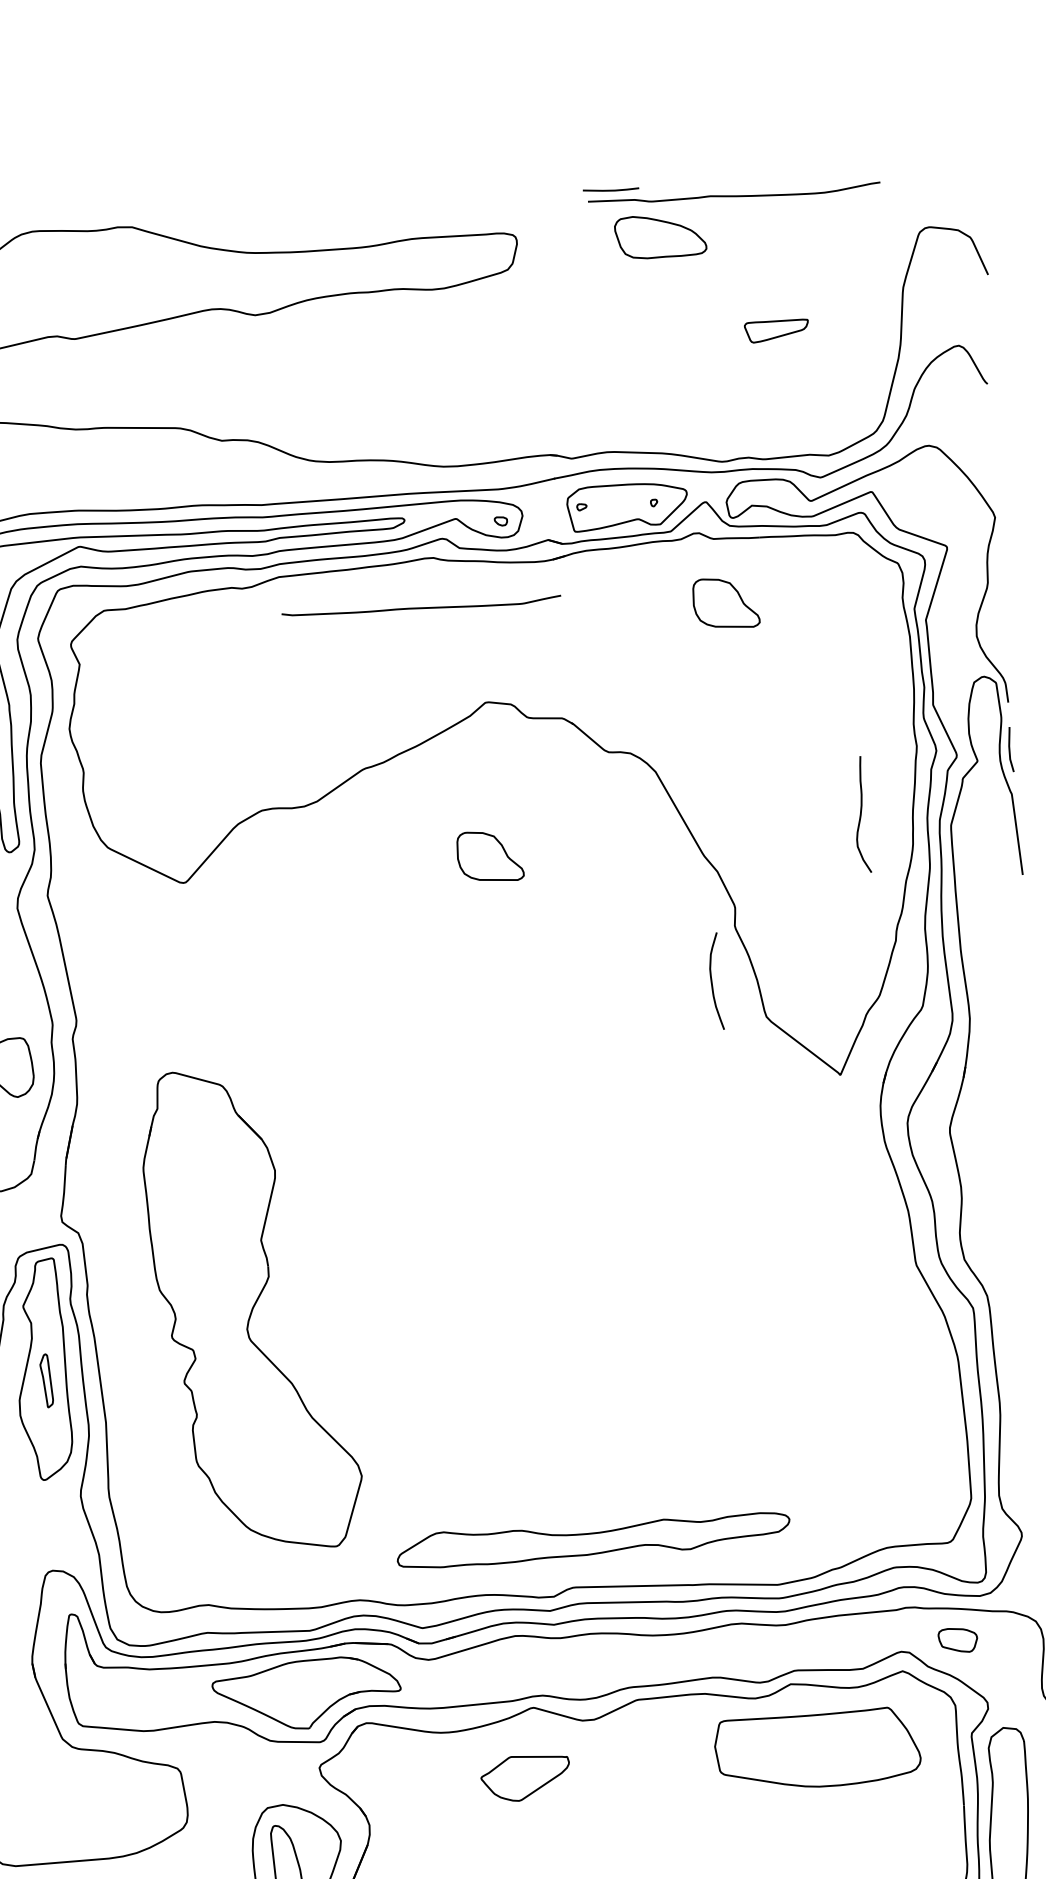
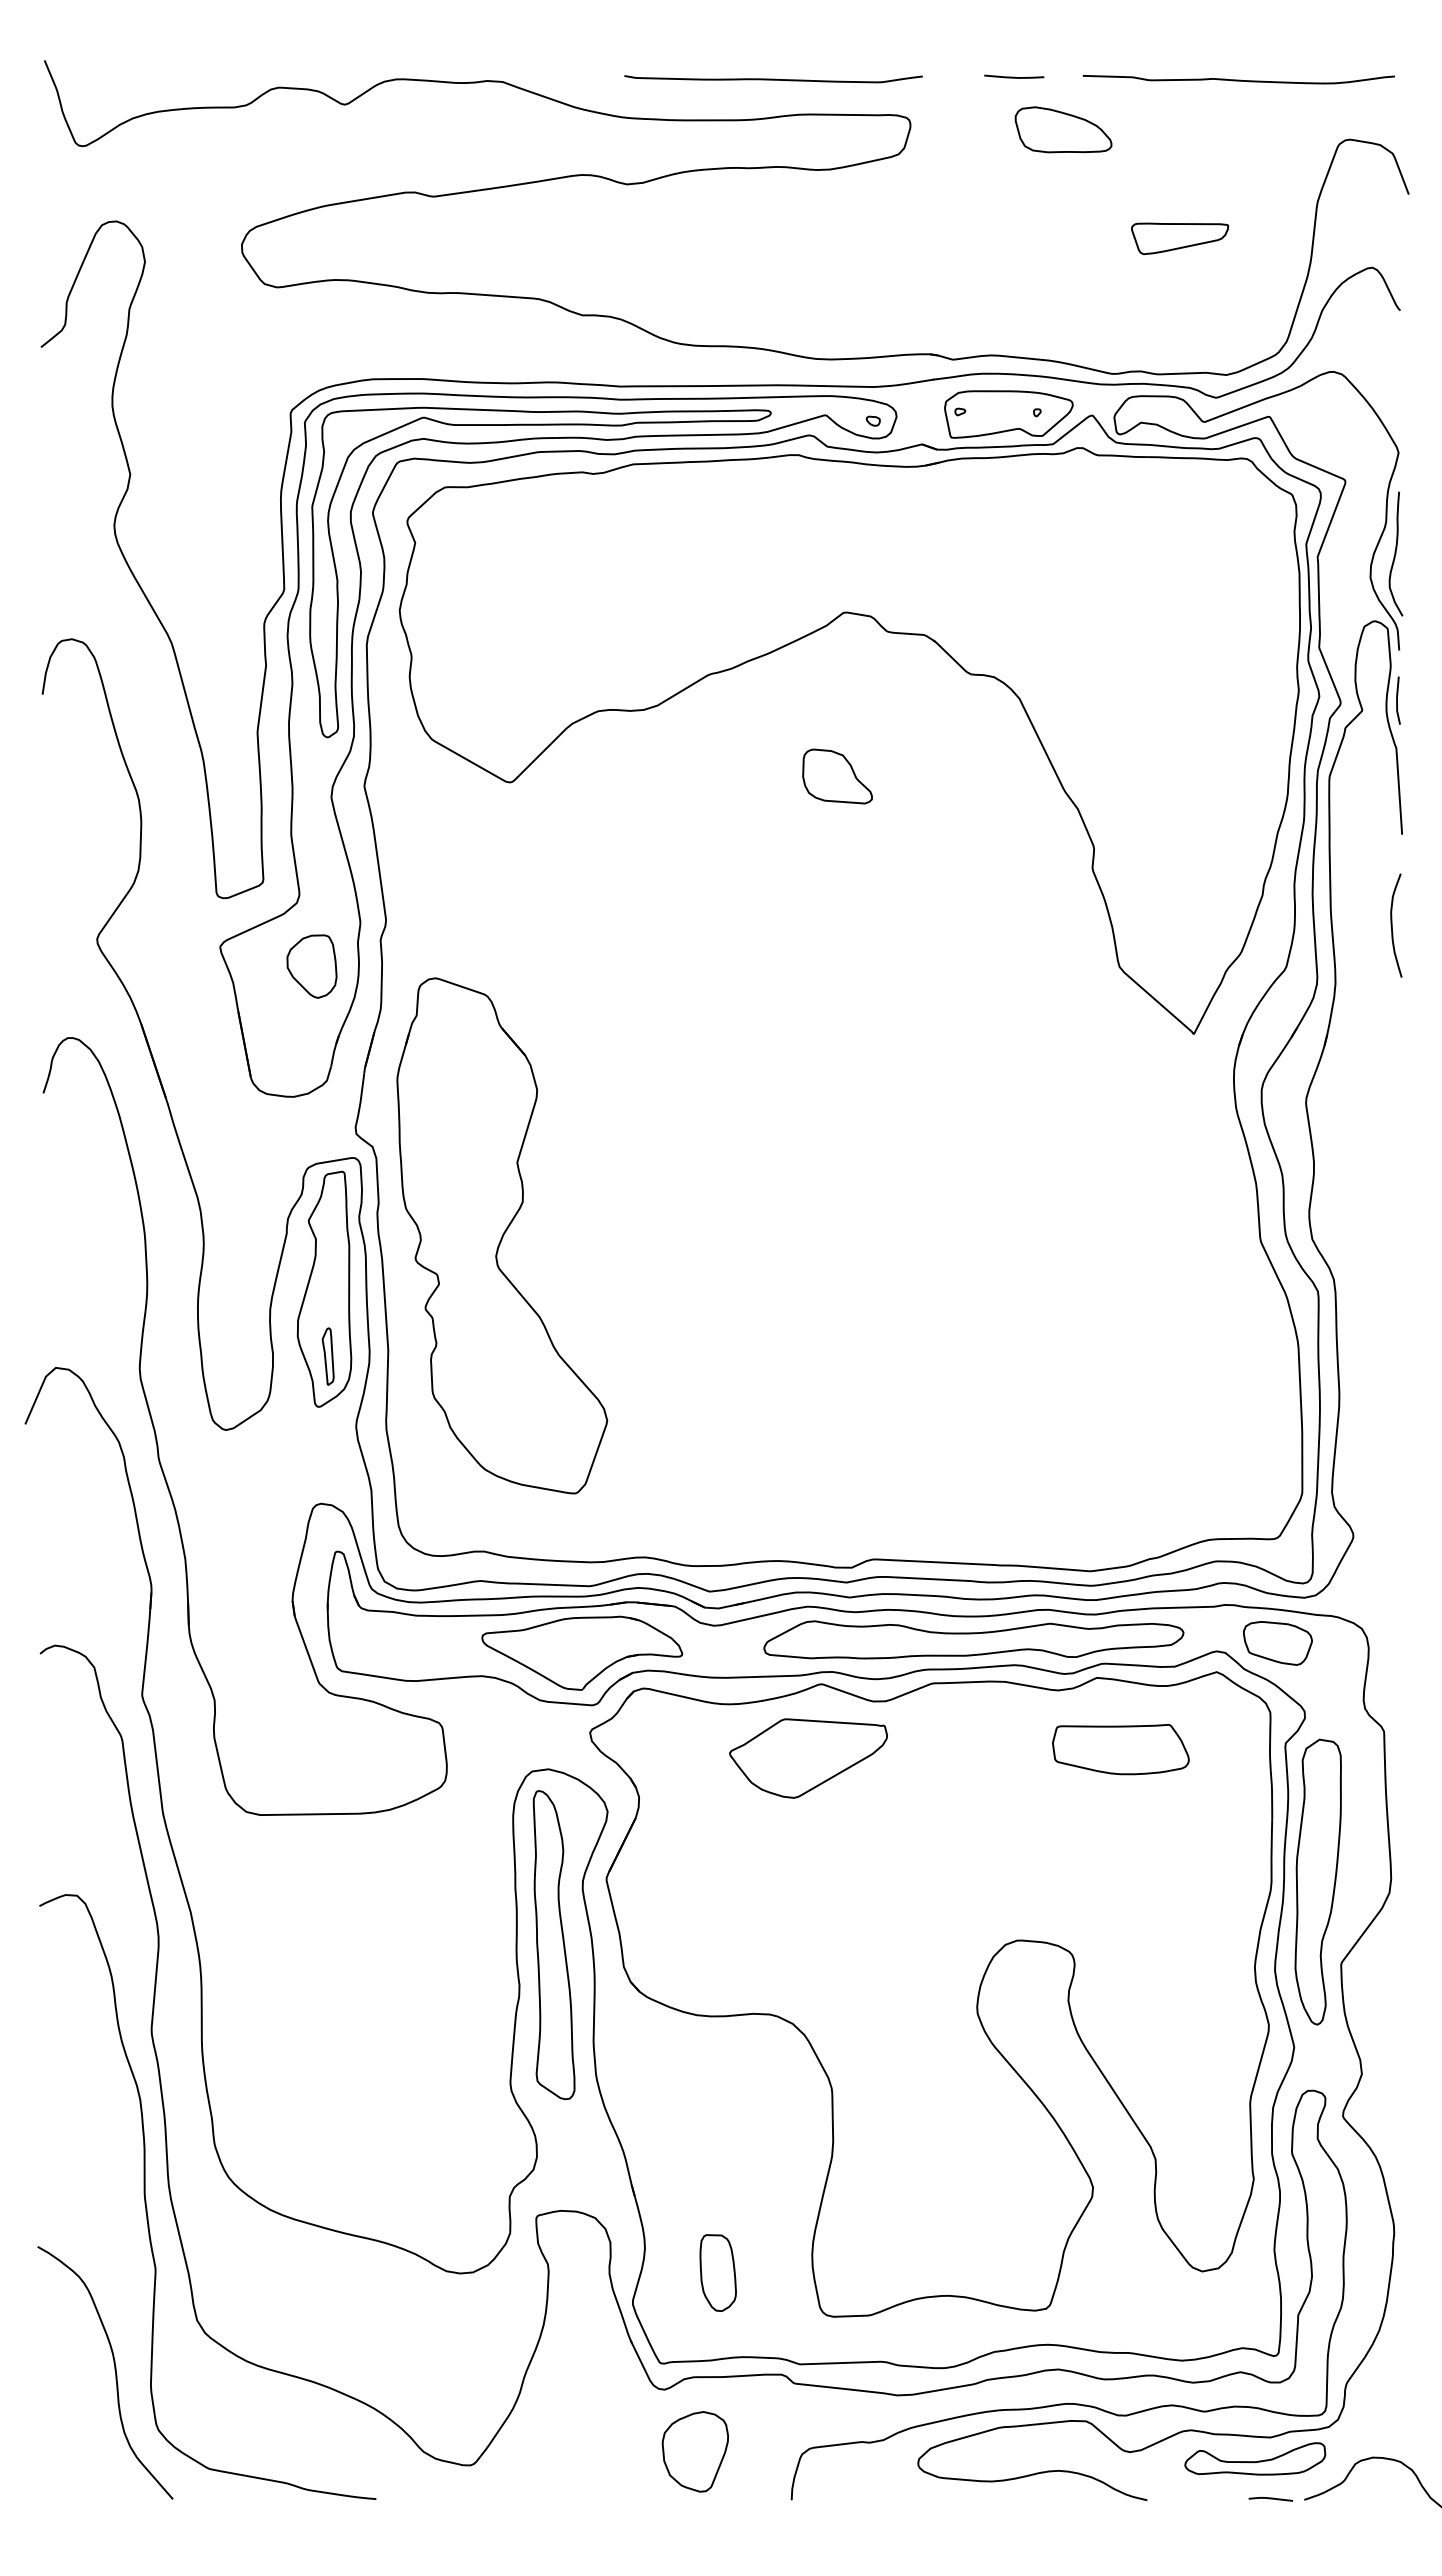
curve: (733, 195) -> (1238, 79), moved
part: (777, 330) -> (1180, 238), size x1.43
part: (726, 603) -> (1106, 524), removed
curve: (421, 608) -> (773, 79), moved
curve: (860, 814) -> (1395, 553), moved
curve: (712, 981) -> (1392, 925), moved
part: (251, 1309) -> (502, 1235), moved
part: (45, 1380) -> (327, 1356), moved
part: (593, 1539) -> (973, 1639), moved
part: (957, 1640) -> (1277, 1643), size x1.67
part: (817, 1749) -> (1120, 1749), size x0.62
part: (525, 1778) -> (808, 1758), size x1.67

